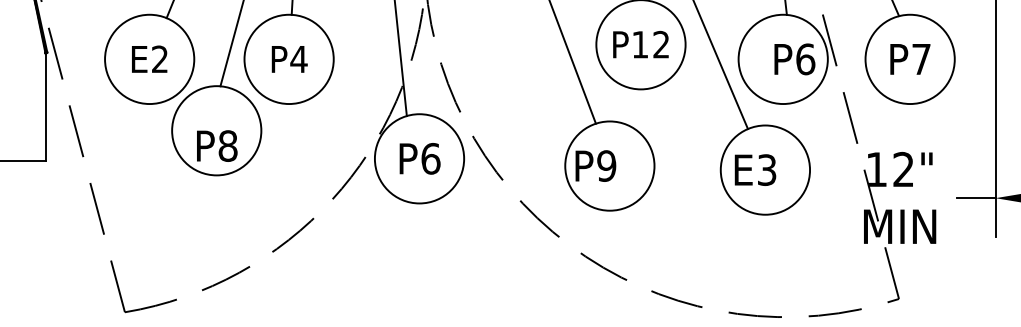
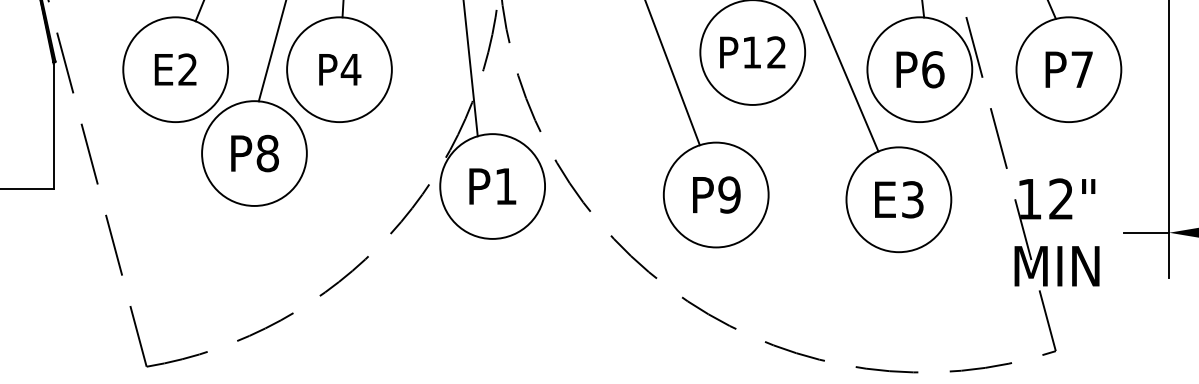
text: (794, 59) -> (920, 69), moved
text: (216, 146) -> (254, 153), moved
text: (431, 158) -> (506, 186), P6 -> P1
text: (595, 165) -> (716, 194), moved
text: (755, 169) -> (899, 199), moved

